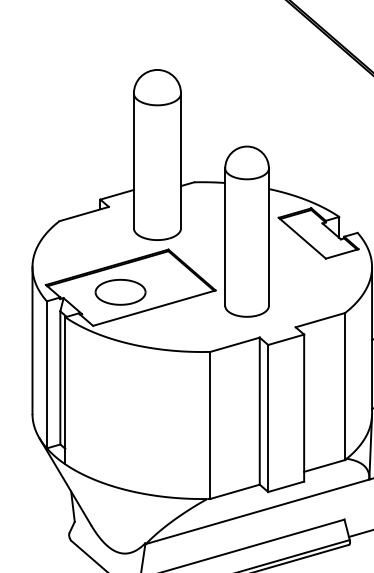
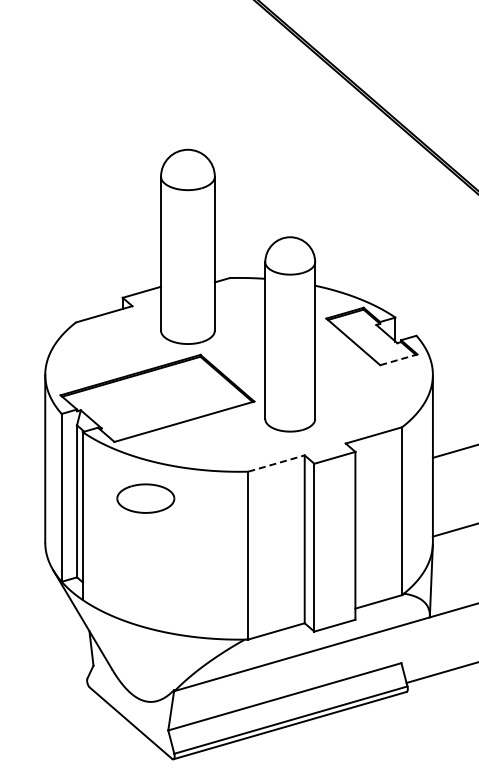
line: (342, 253) -> (399, 359), solid -> dashed
part: (120, 292) -> (145, 498), moved
line: (235, 344) -> (277, 463), solid -> dashed

